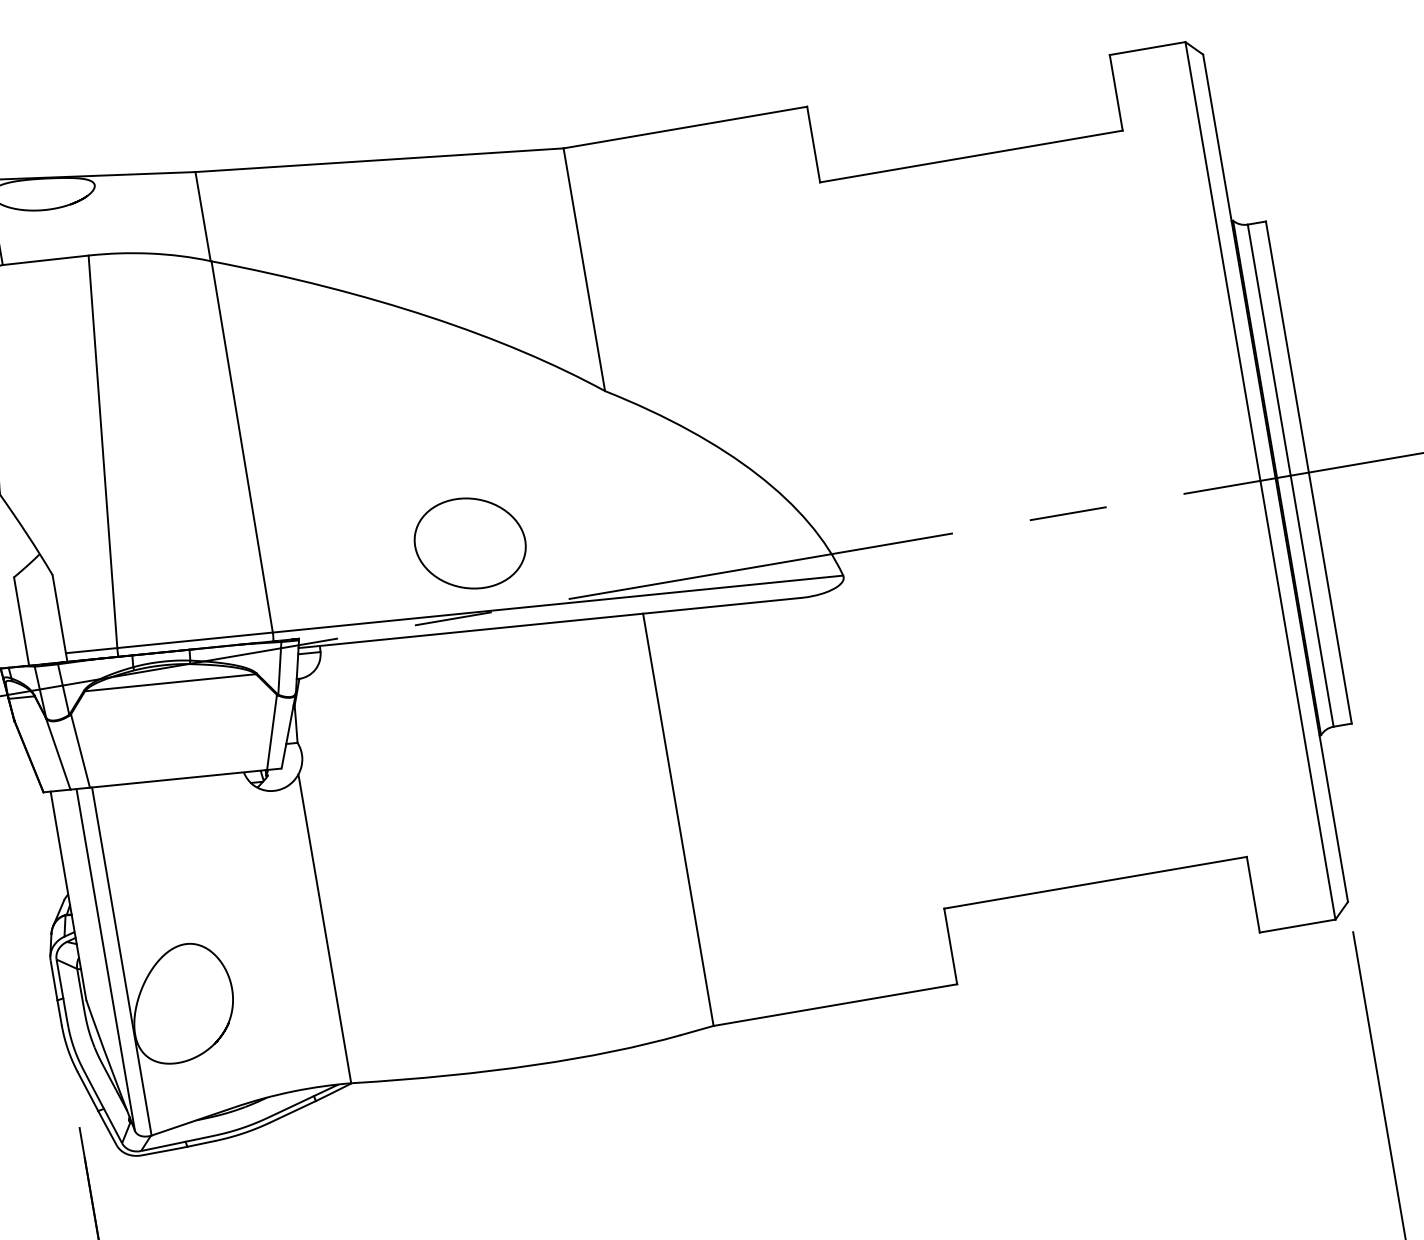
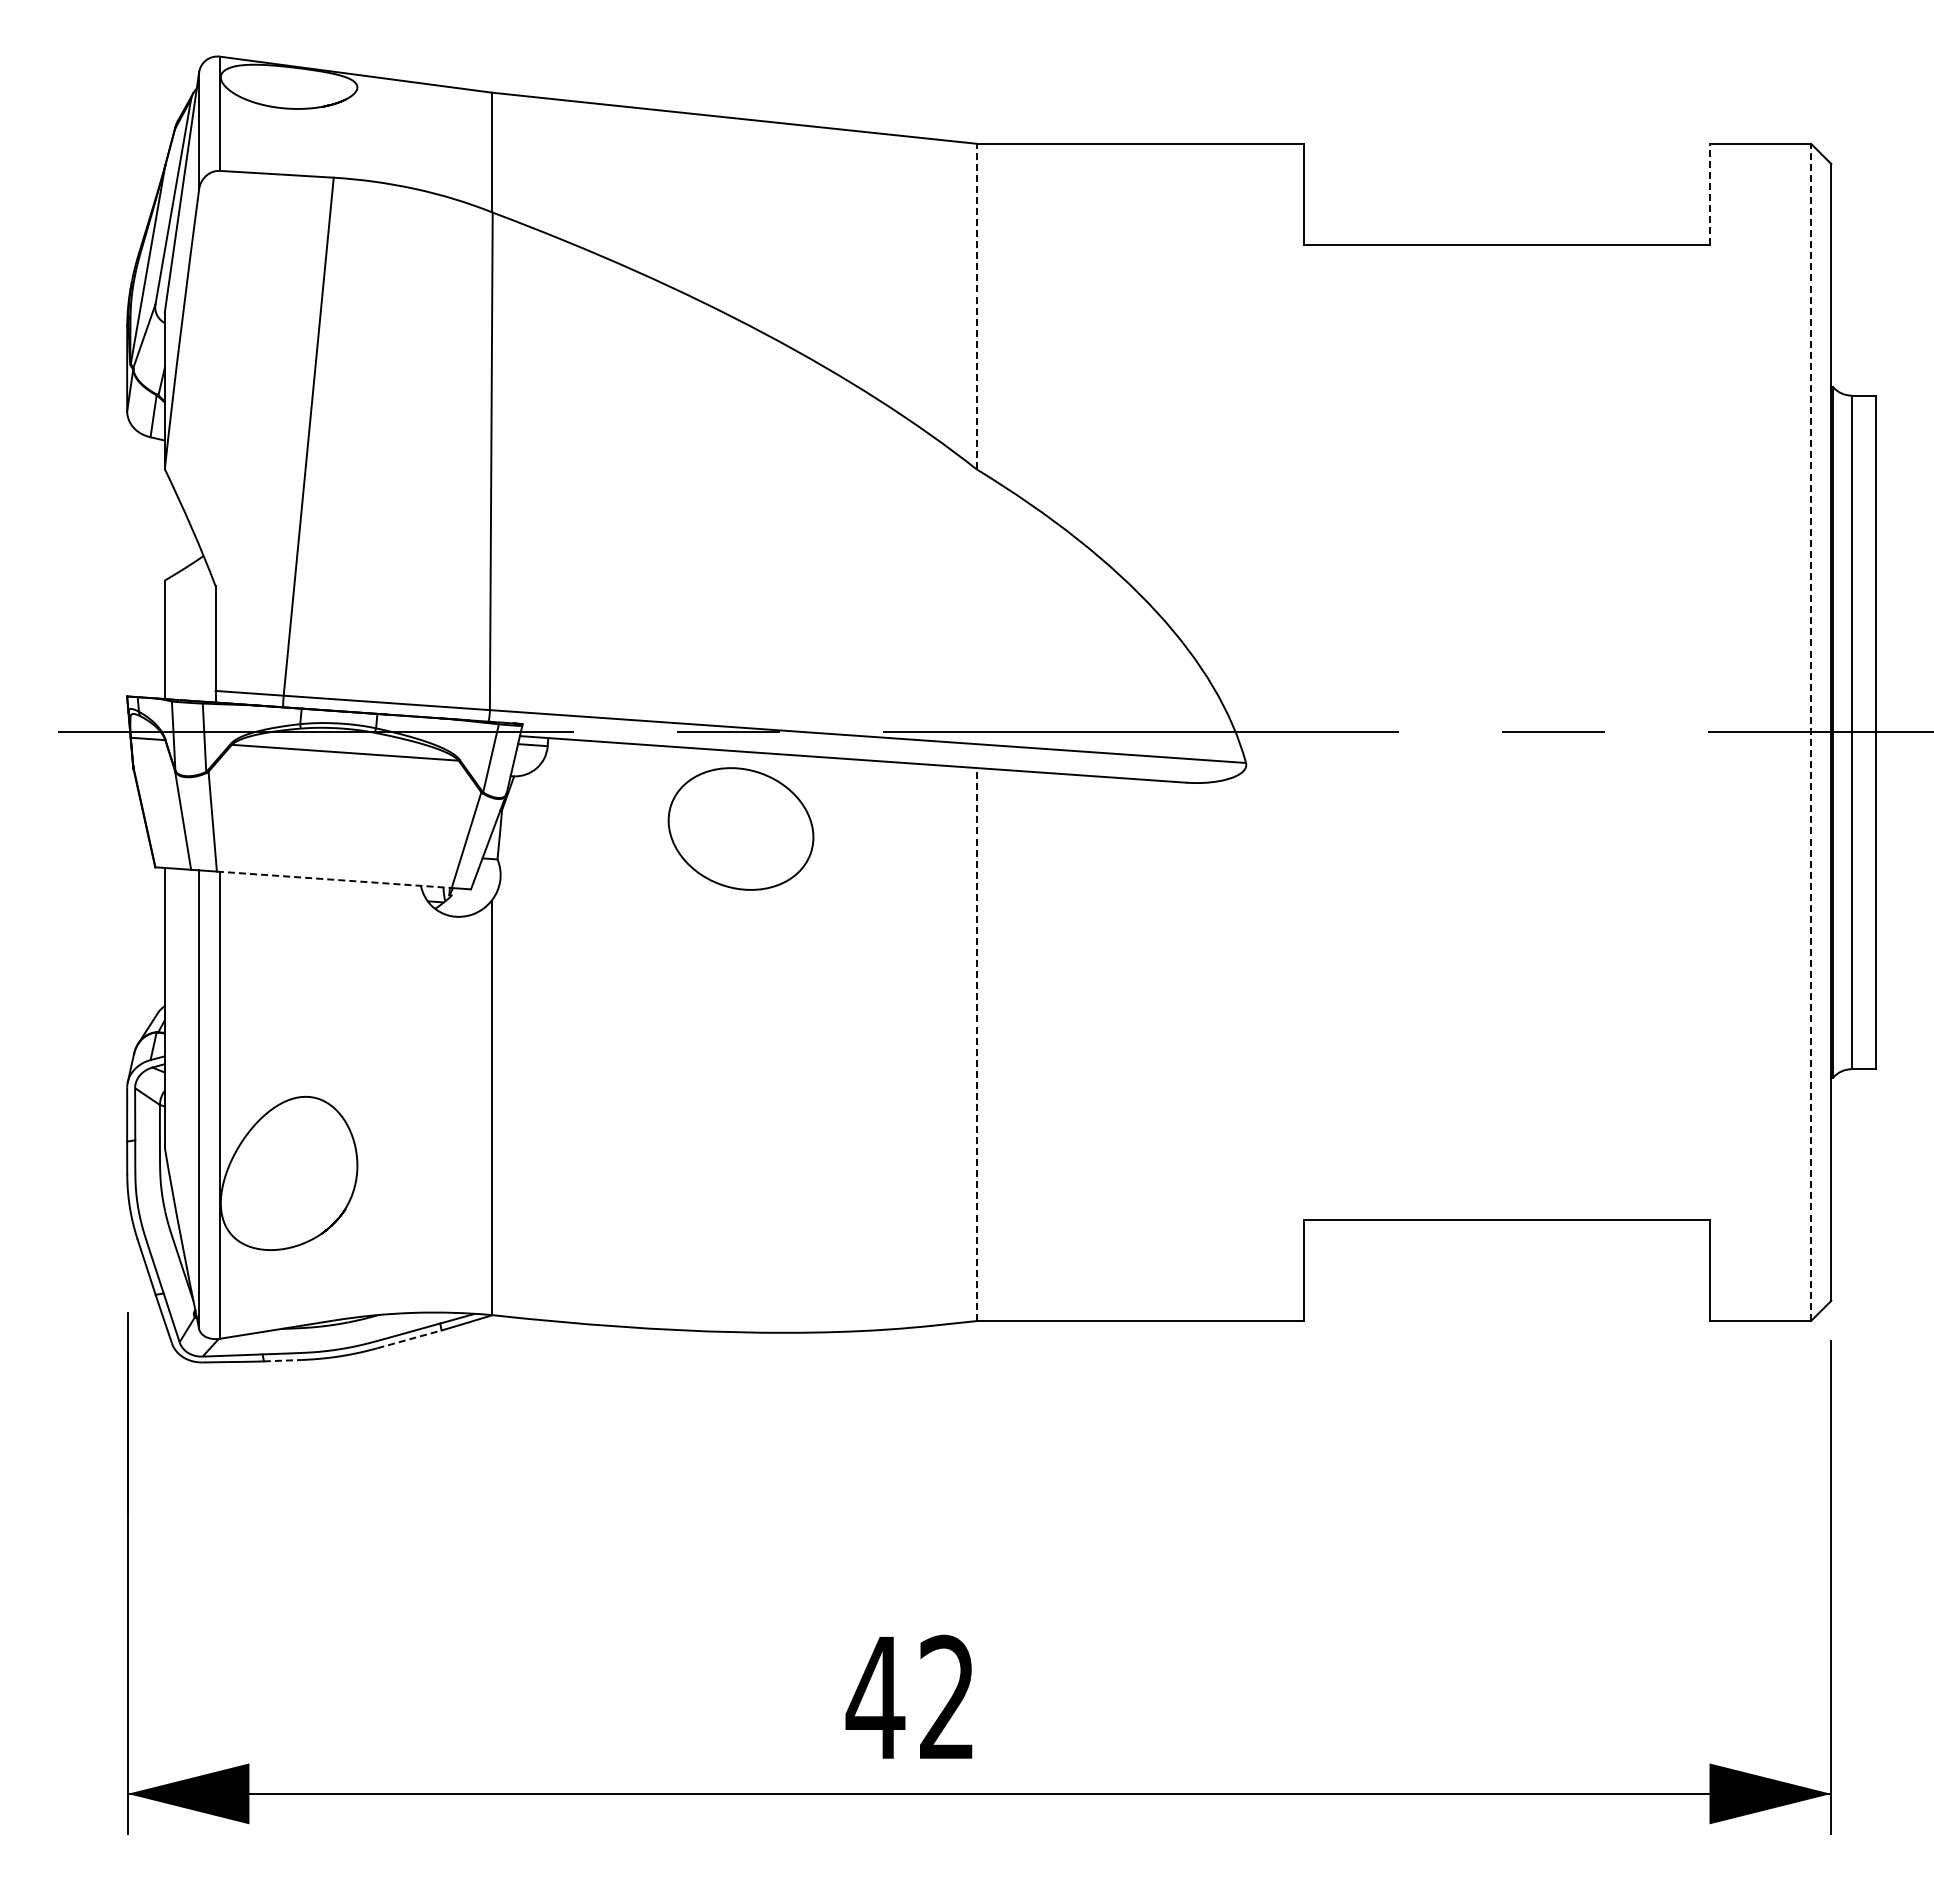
line: (1116, 92) -> (1709, 194), solid -> dashed
line: (584, 269) -> (976, 306), solid -> dashed
line: (1260, 480) -> (1811, 732), solid -> dashed
part: (469, 543) -> (740, 828), moved
line: (178, 778) -> (334, 879), solid -> dashed
line: (678, 819) -> (976, 1044), solid -> dashed
line: (293, 1111) -> (409, 1339), solid -> dashed
line: (201, 1143) -> (282, 1360), solid -> dashed

